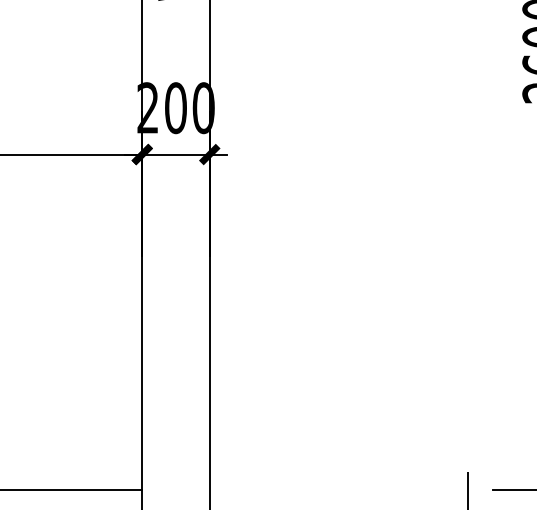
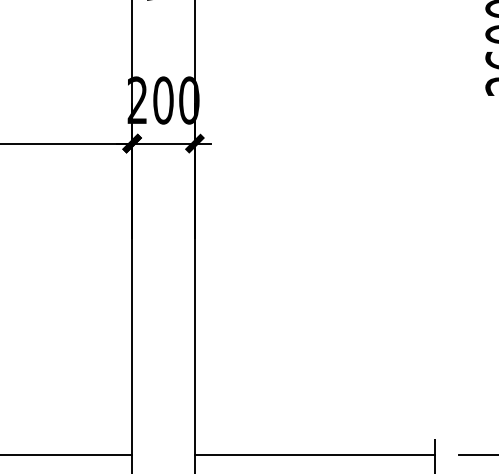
line: (338, 489) -> (314, 454), added

